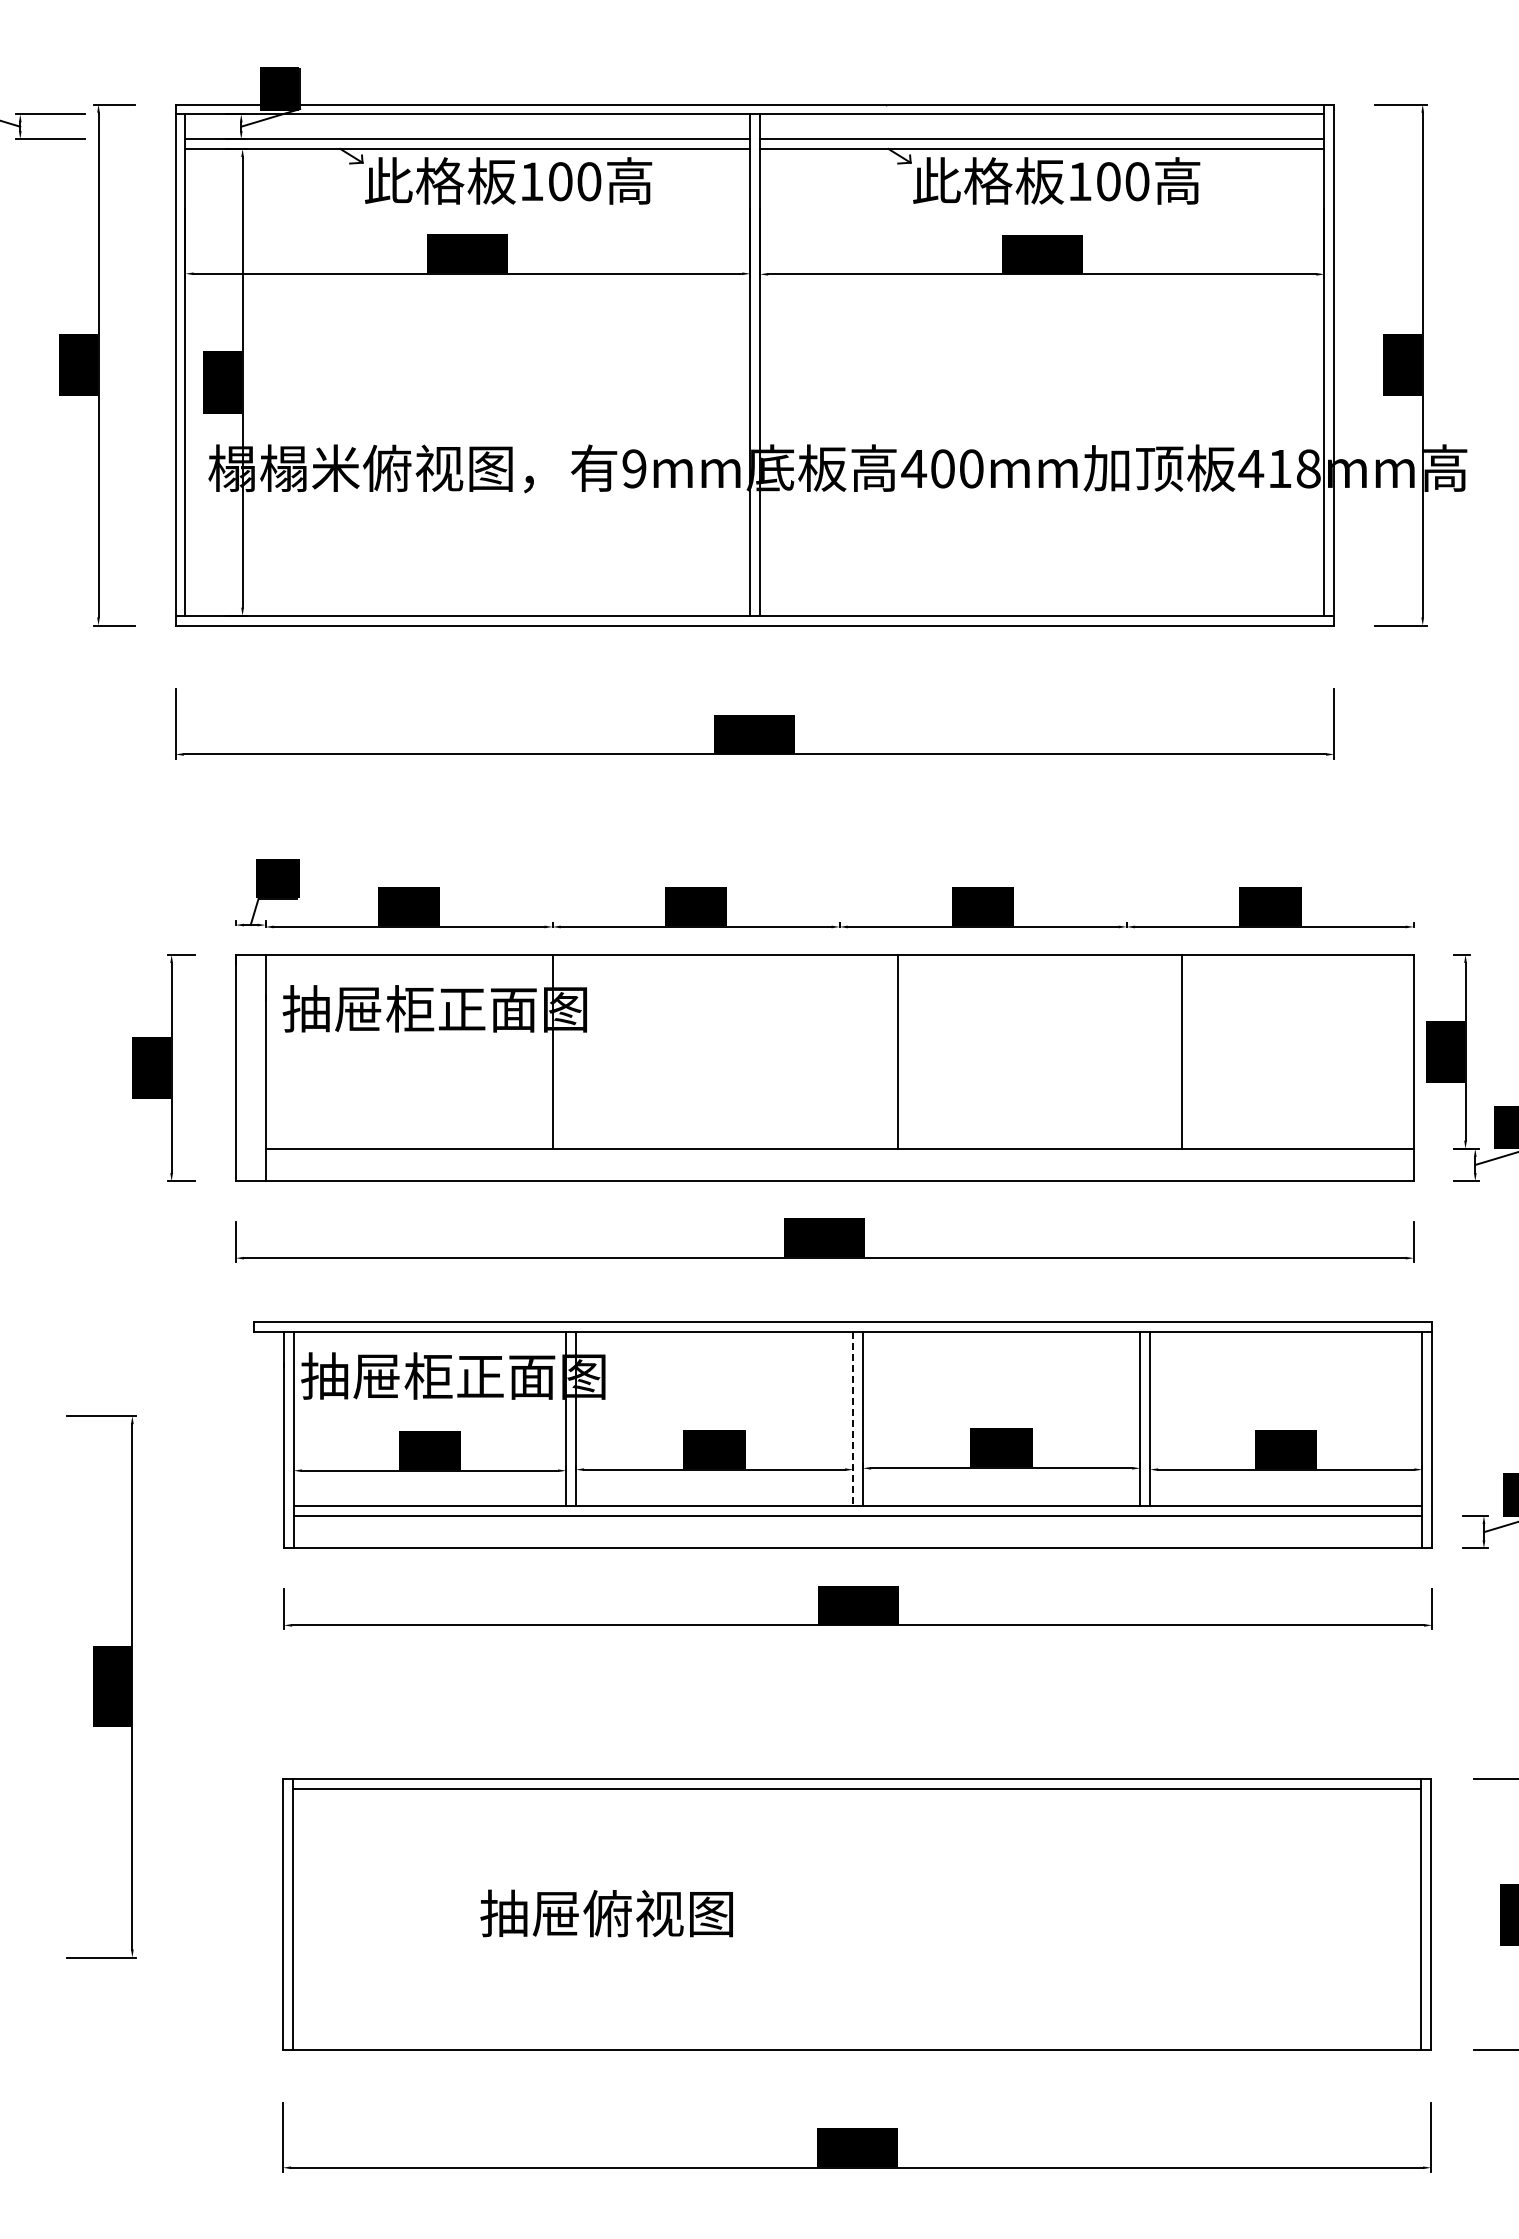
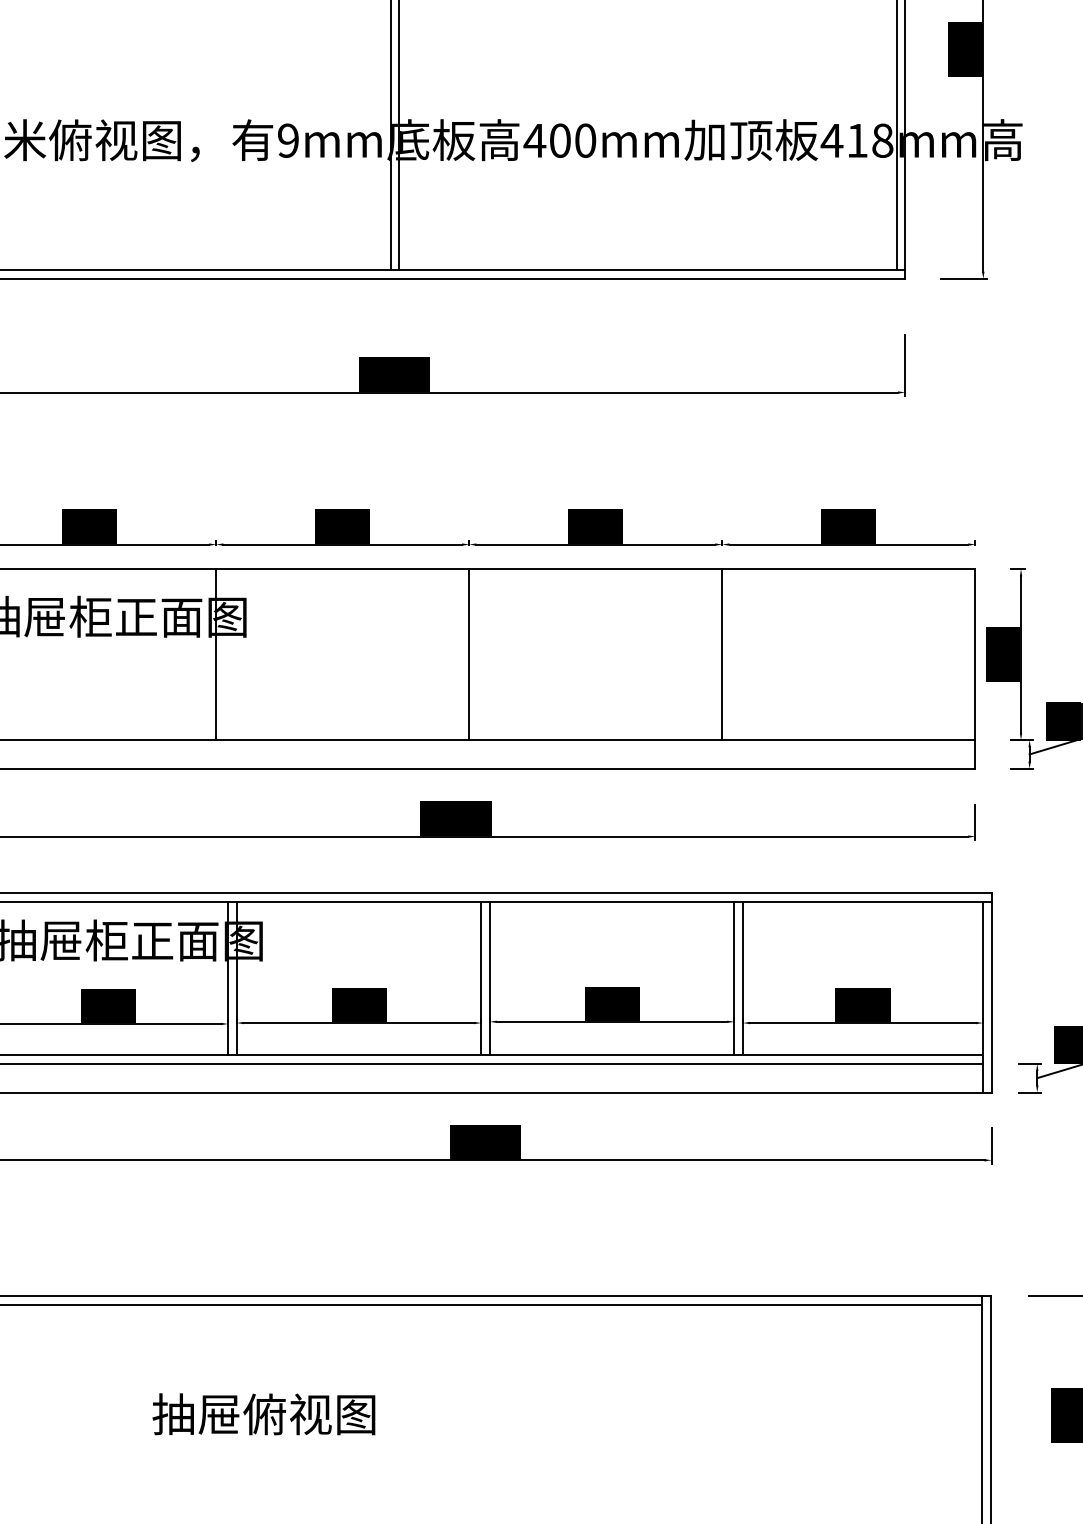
line: (897, 1051) -> (469, 654), moved
line: (1181, 1051) -> (722, 654), moved
line: (853, 1419) -> (481, 978), dashed -> solid

